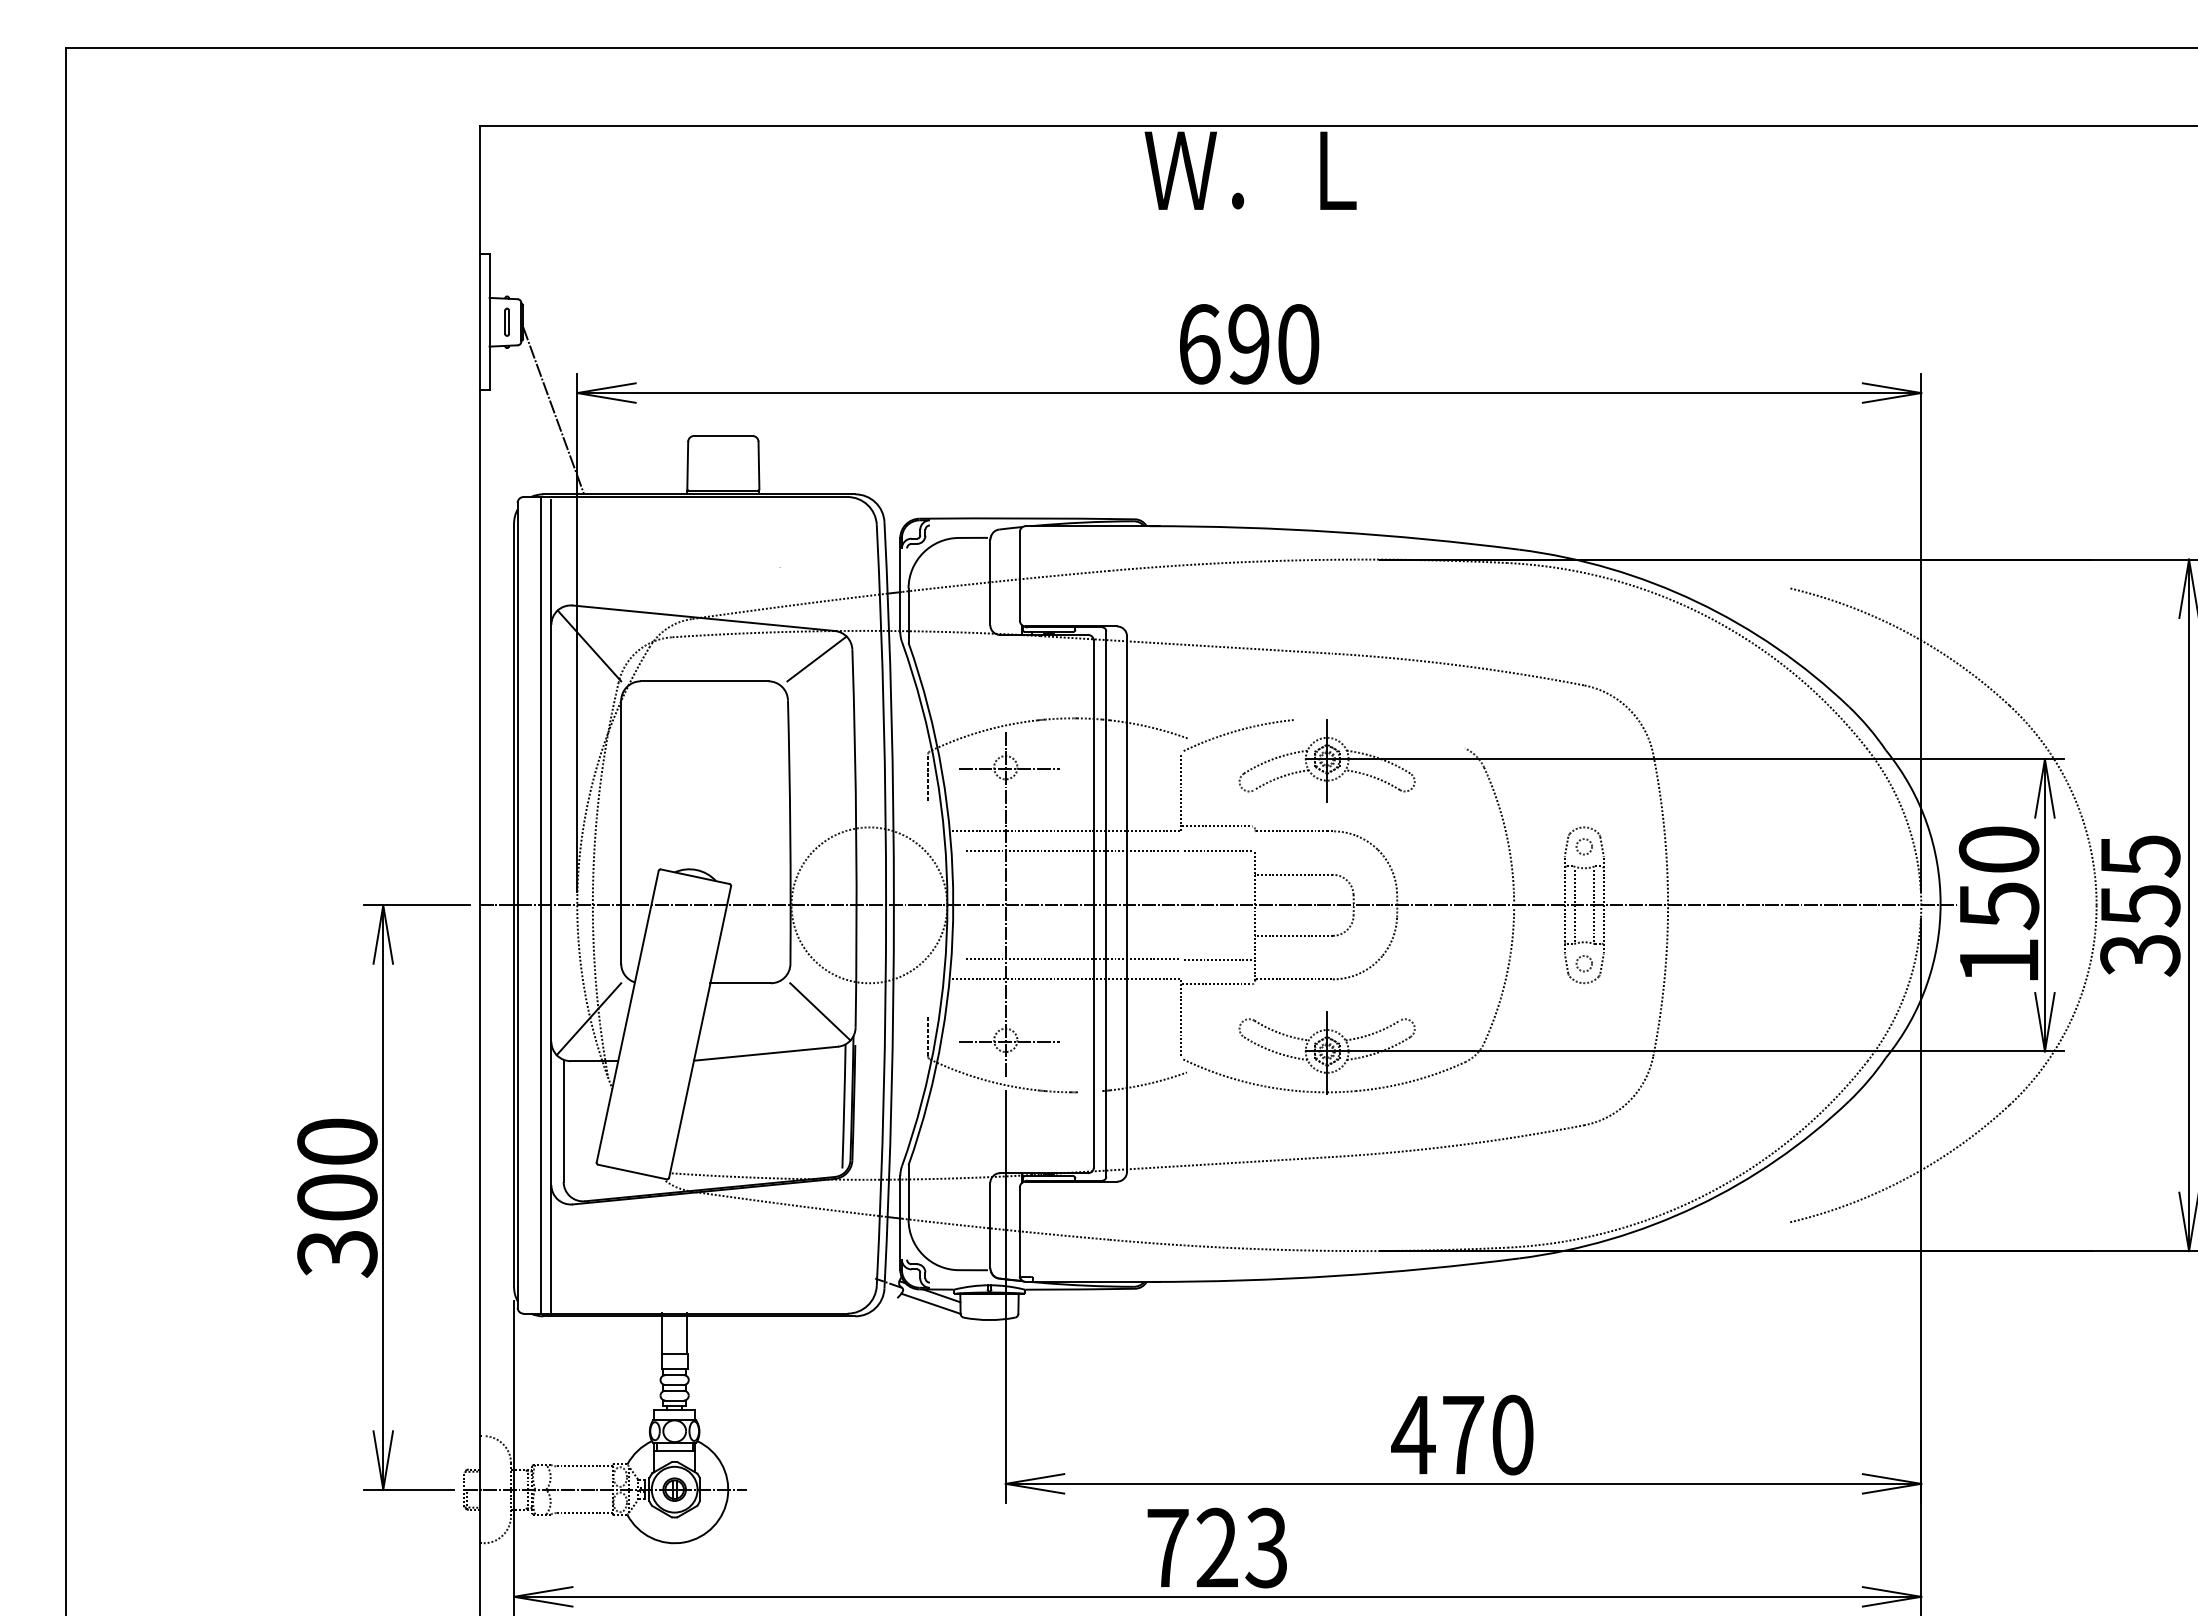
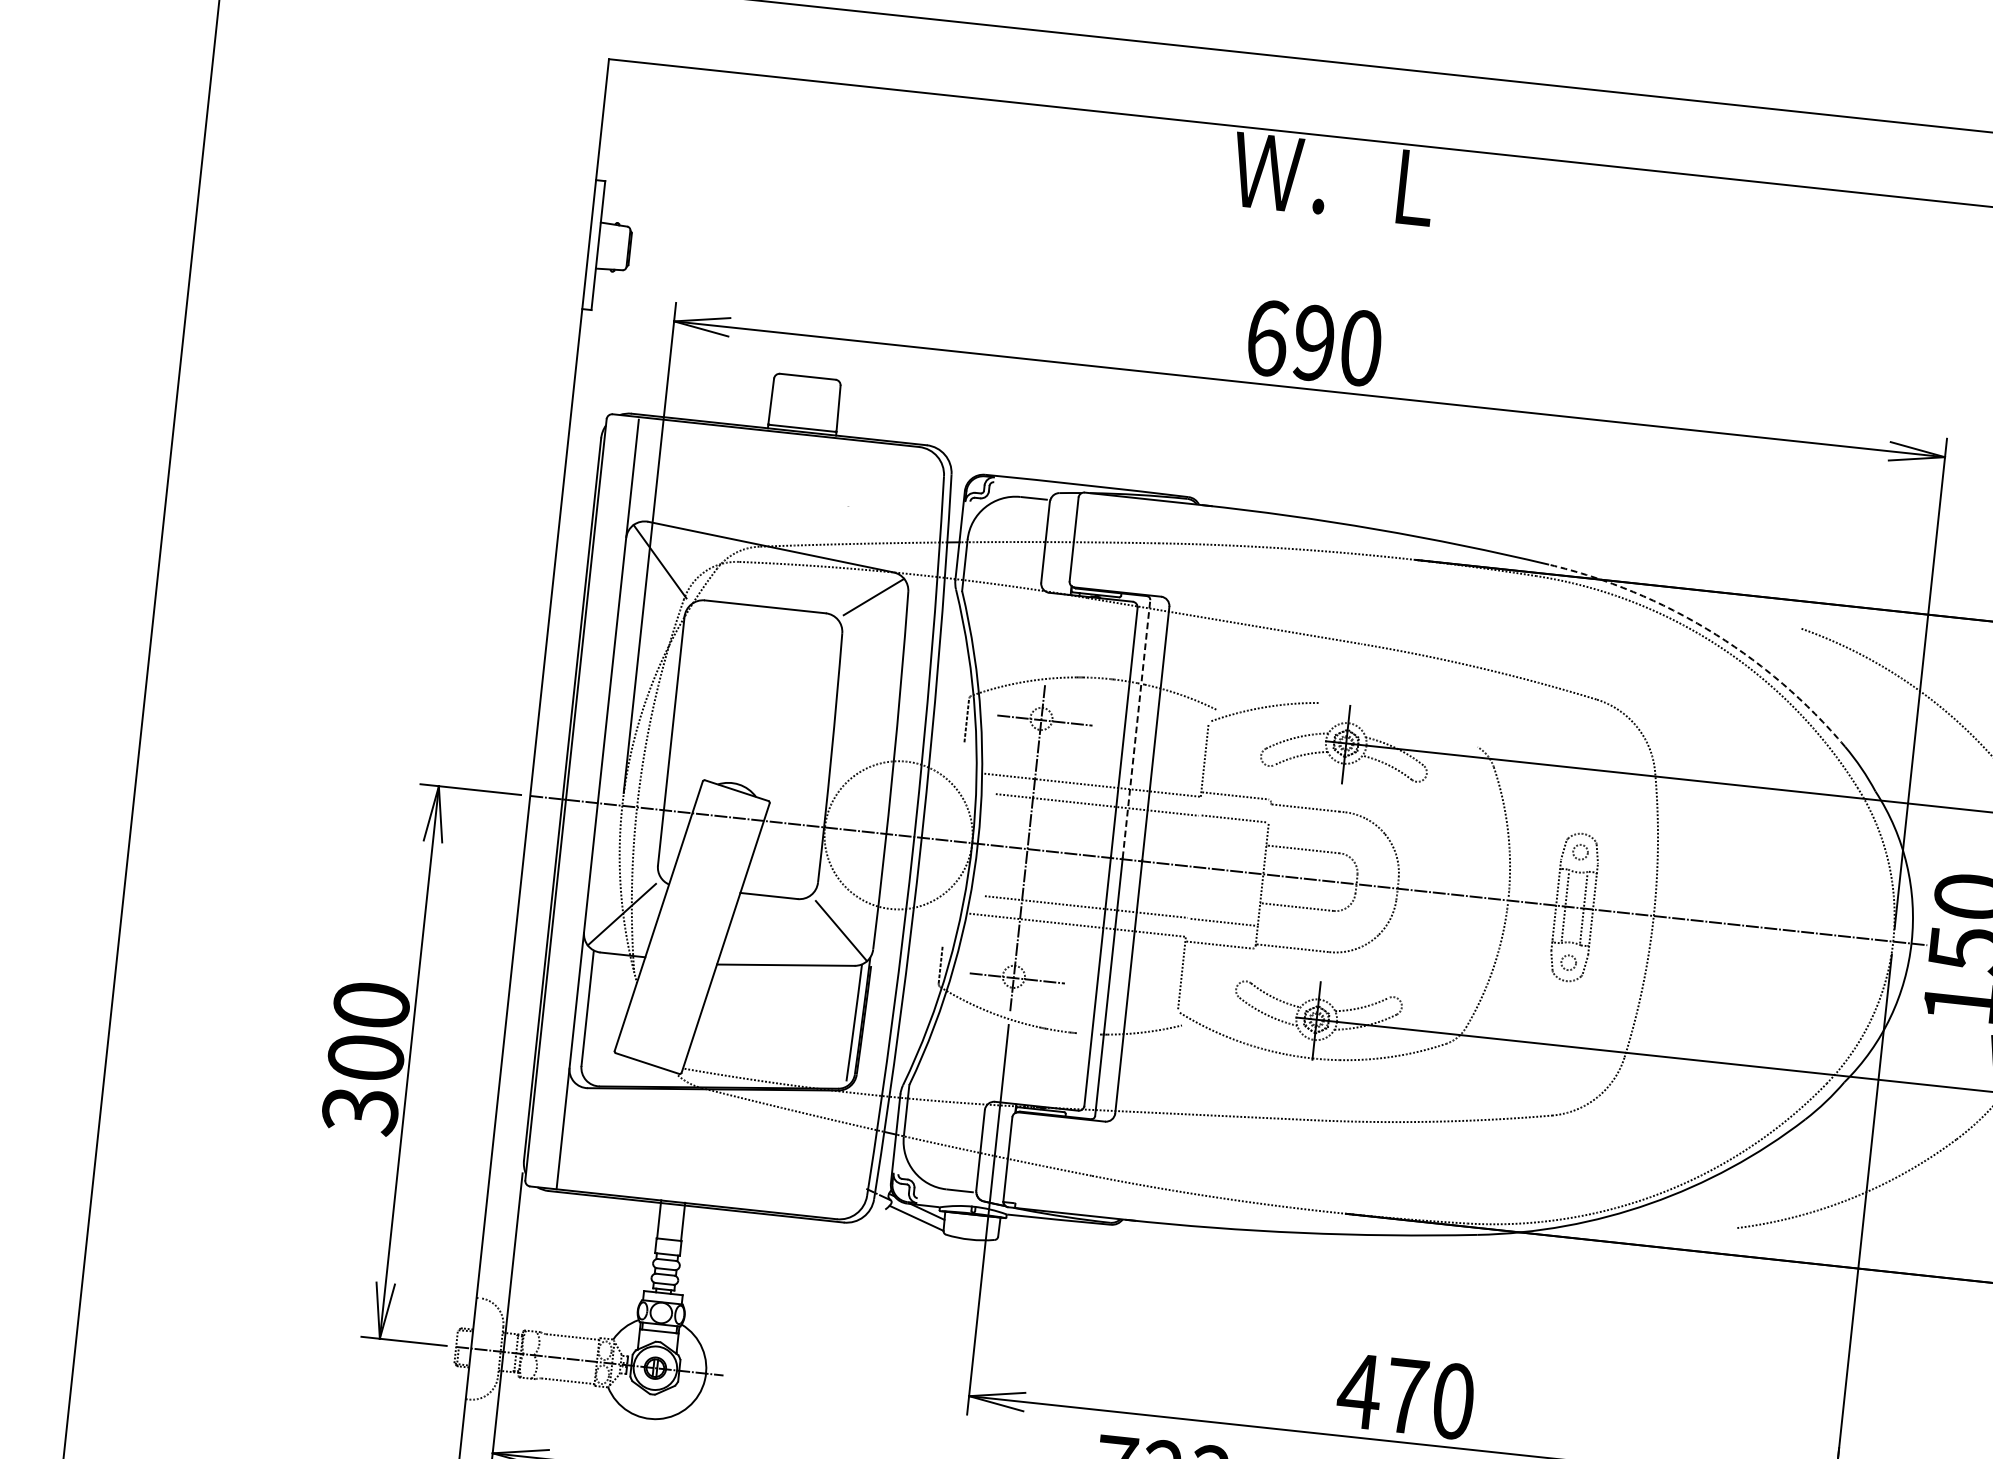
part: (506, 321) -> (614, 246), removed
line: (553, 410) -> (649, 335), removed
arc: (1696, 601) -> (1711, 631), solid -> dashed
line: (1106, 767) -> (1136, 728), solid -> dashed
line: (541, 905) -> (588, 802), removed

